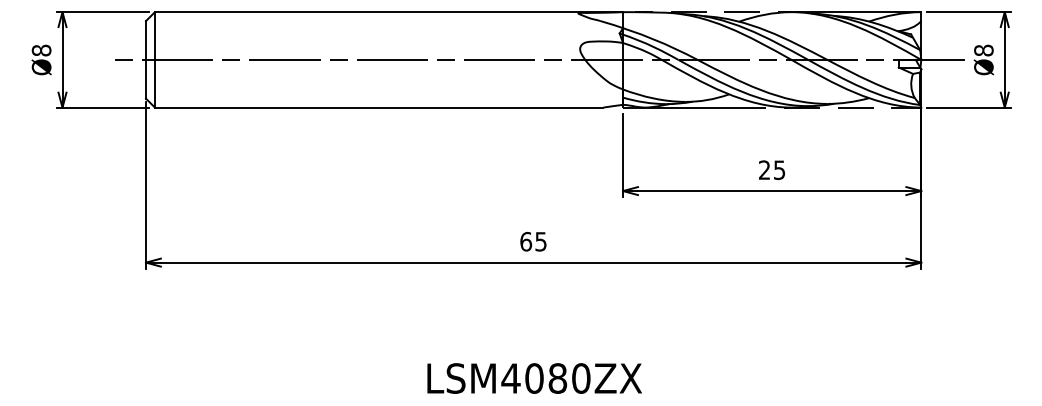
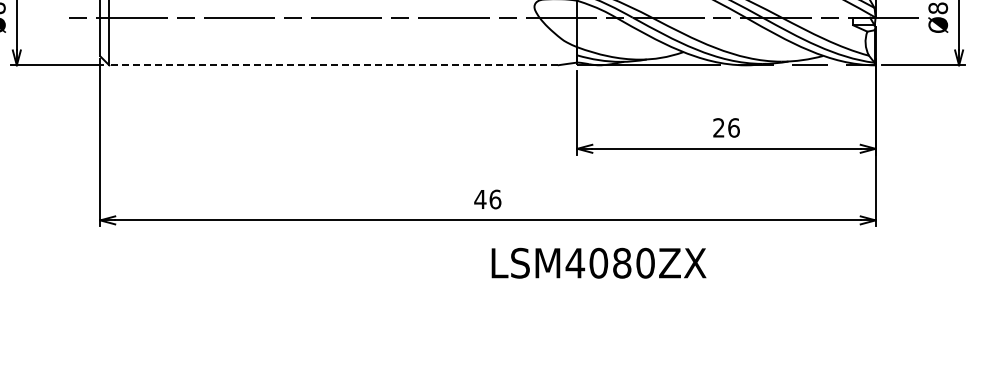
line: (378, 107) -> (332, 65), solid -> dashed
text: (779, 170) -> (733, 128), 25 -> 26
text: (533, 241) -> (487, 199), 65 -> 46
text: (534, 378) -> (598, 263), moved

